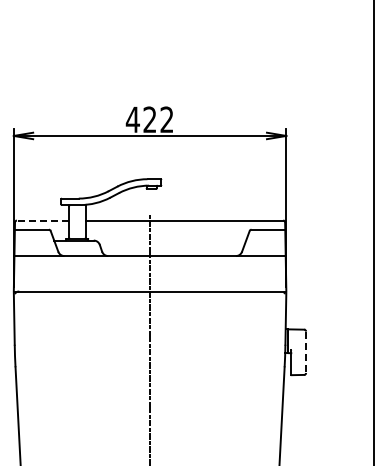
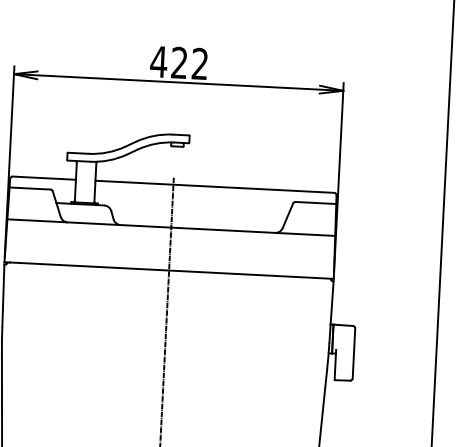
line: (42, 220) -> (43, 178), dashed -> solid
line: (306, 352) -> (354, 353), dashed -> solid

